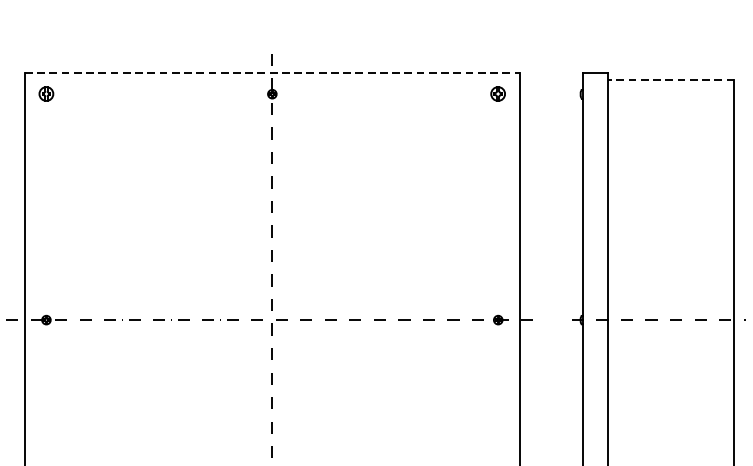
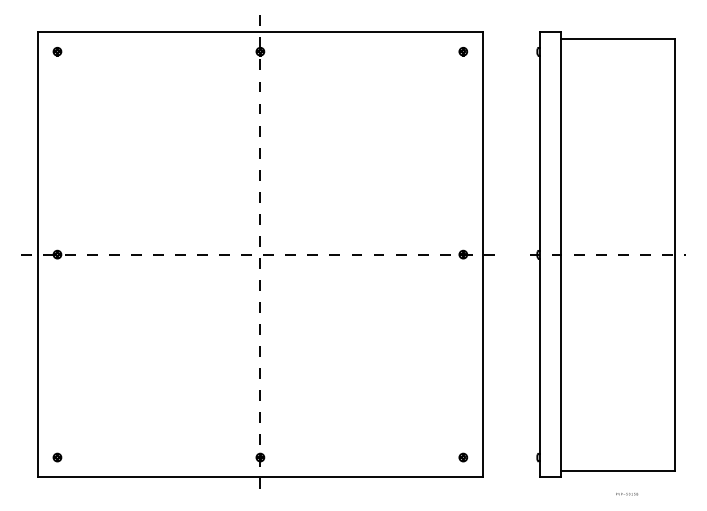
line: (272, 72) -> (260, 32), dashed -> solid
line: (671, 79) -> (618, 38), dashed -> solid
part: (46, 93) -> (57, 51), size x0.62
part: (498, 93) -> (463, 51), size x0.62

